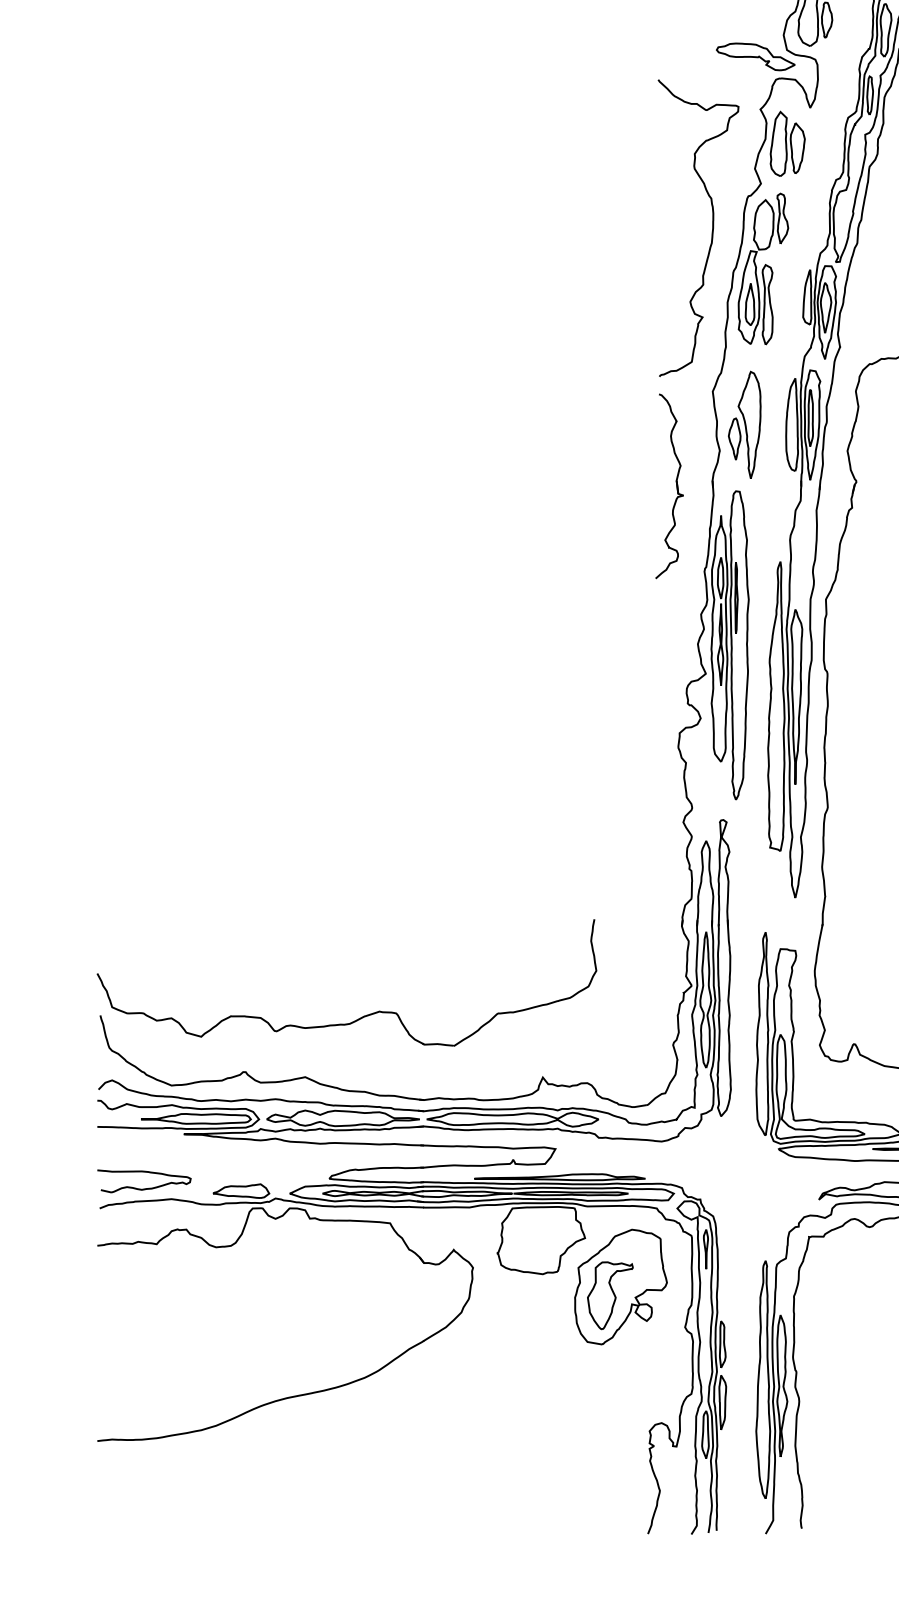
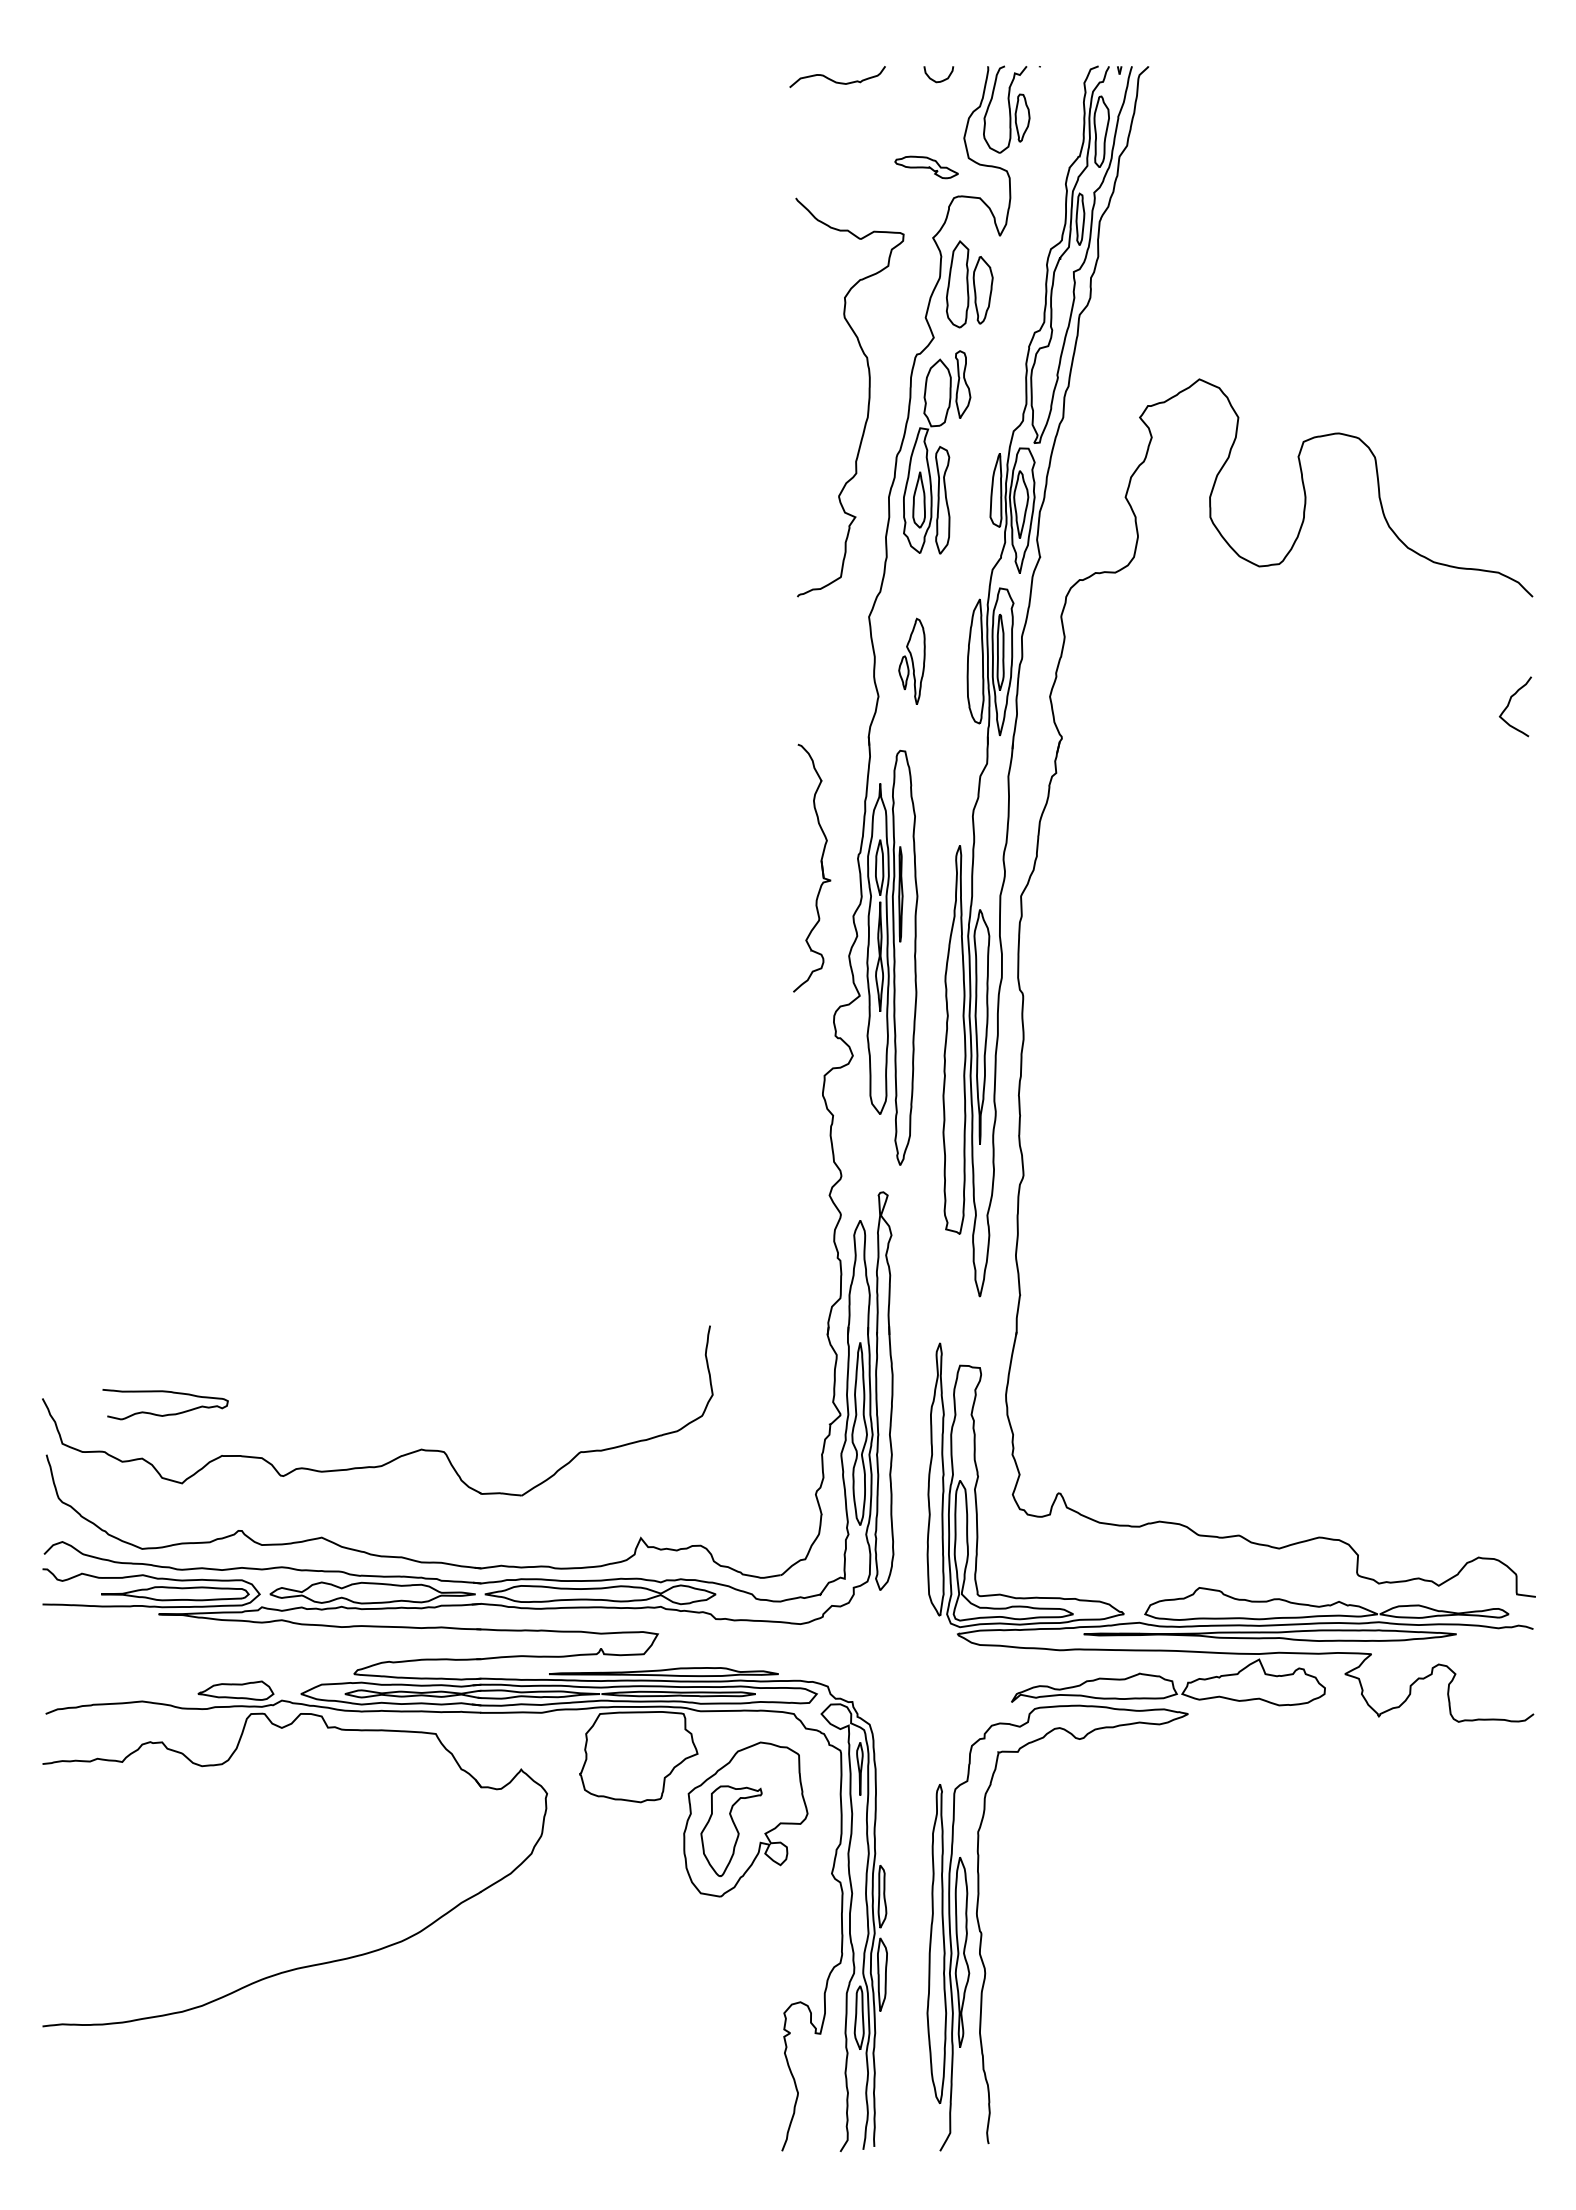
part: (755, 56) -> (926, 167), size x0.6
part: (744, 424) -> (911, 661), size x0.6
part: (675, 482) -> (820, 863), moved
curve: (147, 1187) -> (169, 1413), moved

